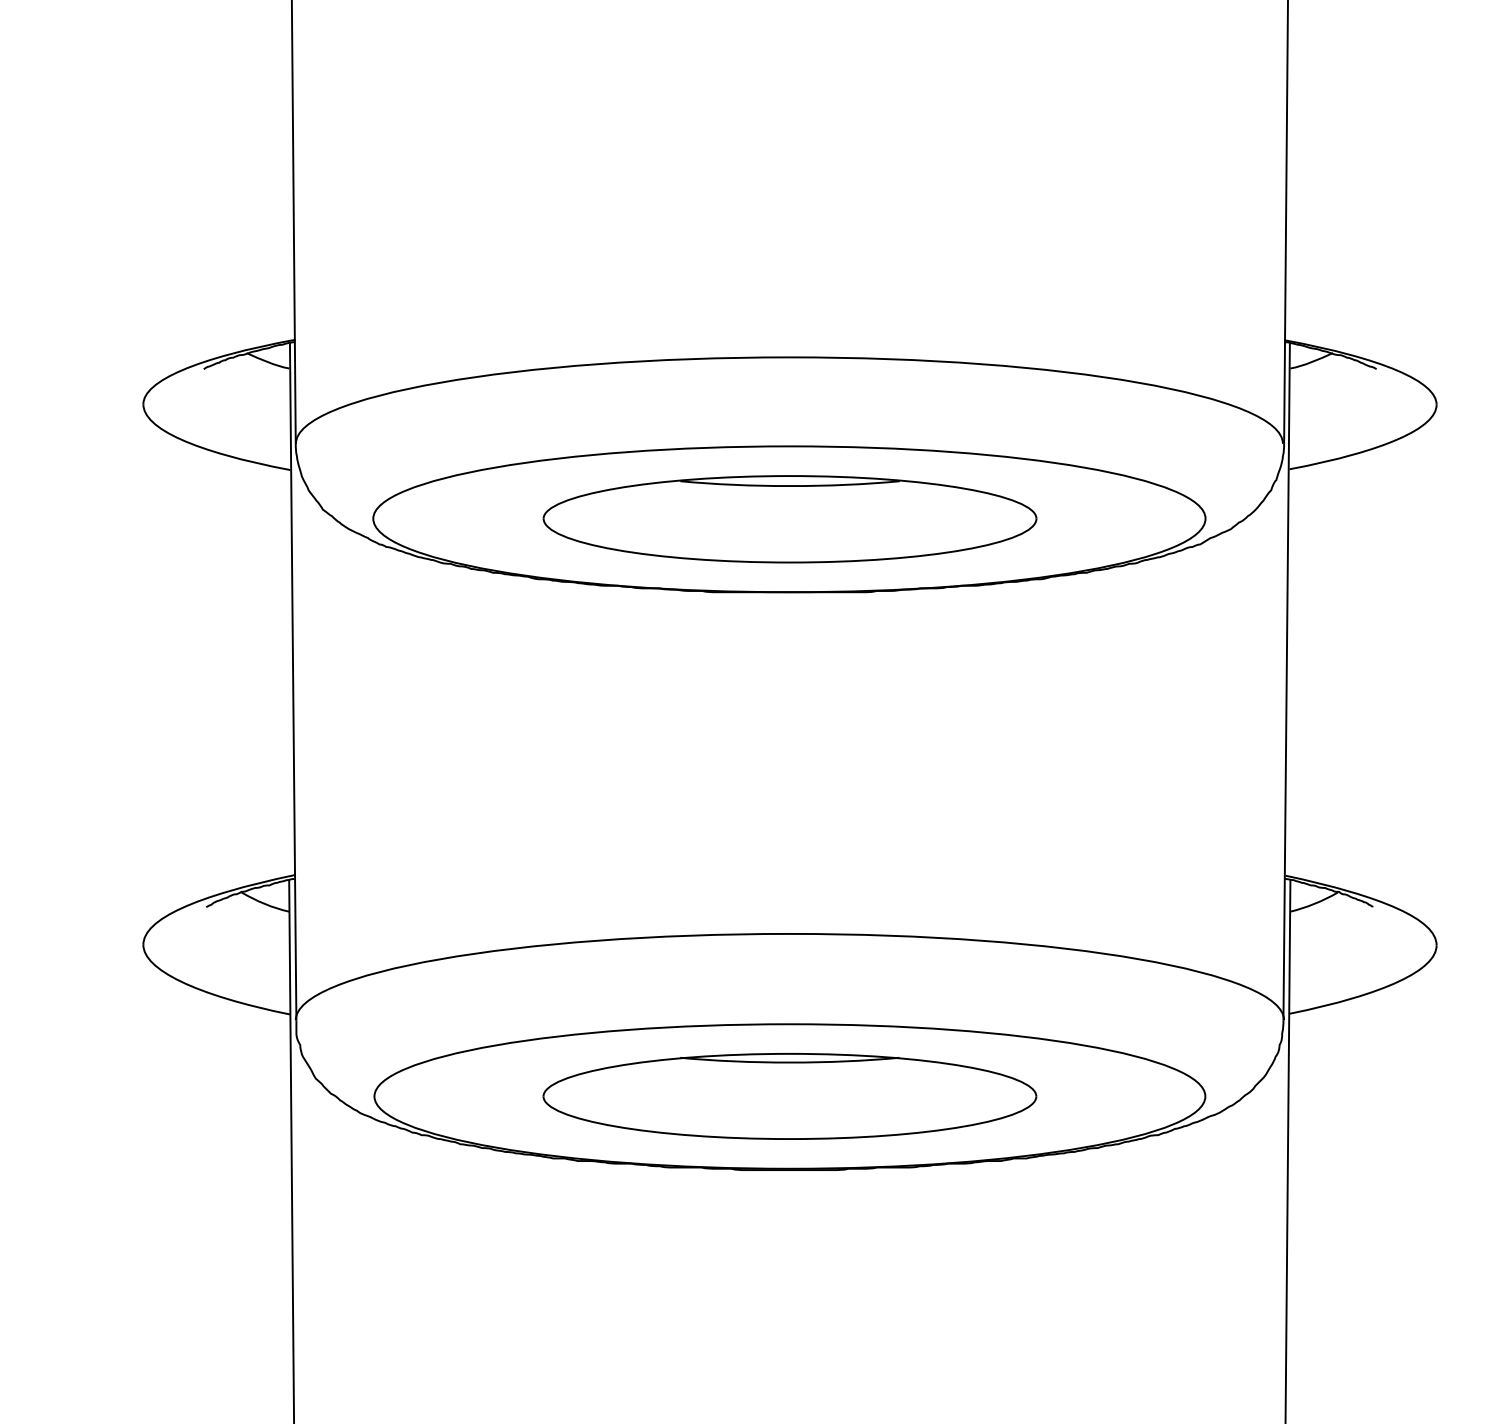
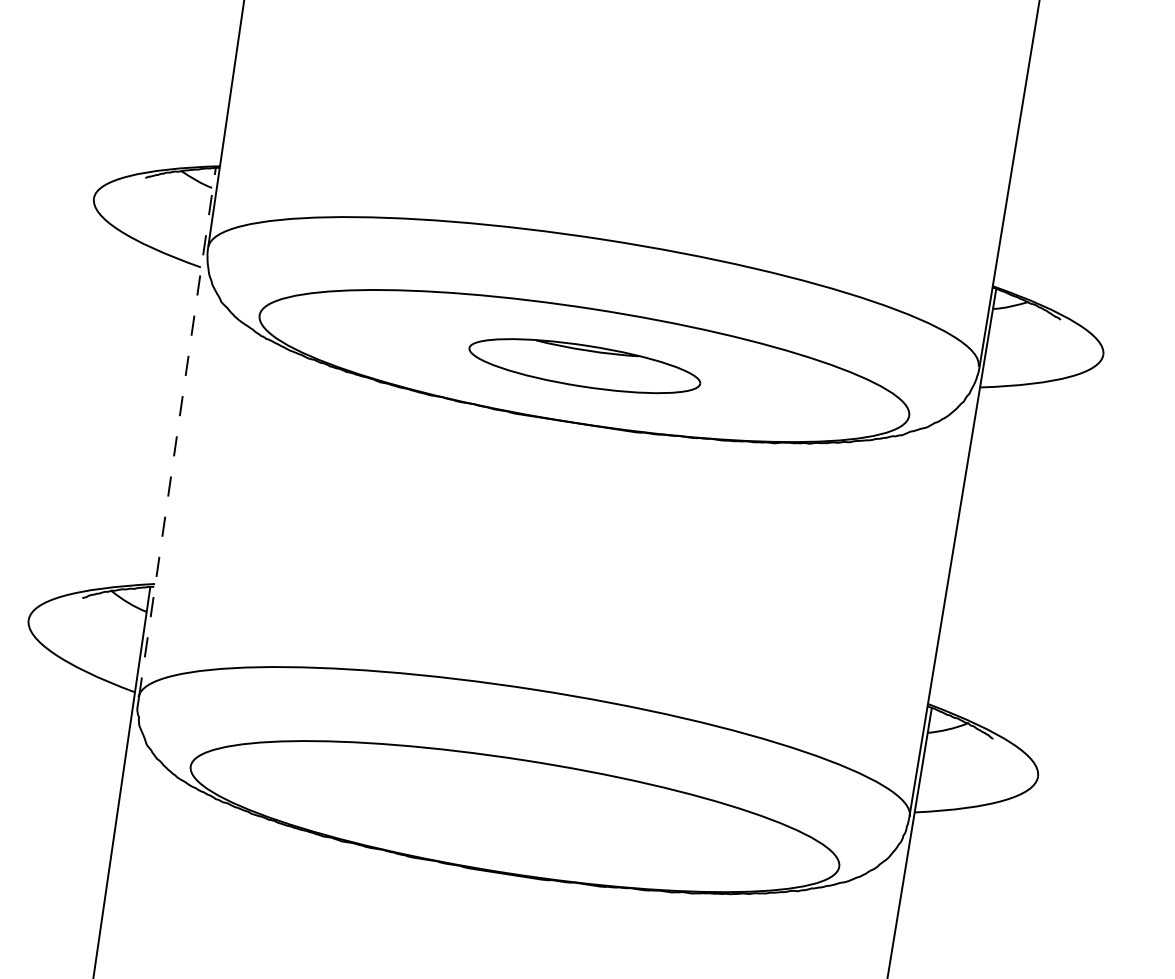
part: (789, 519) -> (584, 366), size x0.6
line: (293, 681) -> (177, 432), solid -> dashed
part: (789, 1096) -> (514, 816), removed

